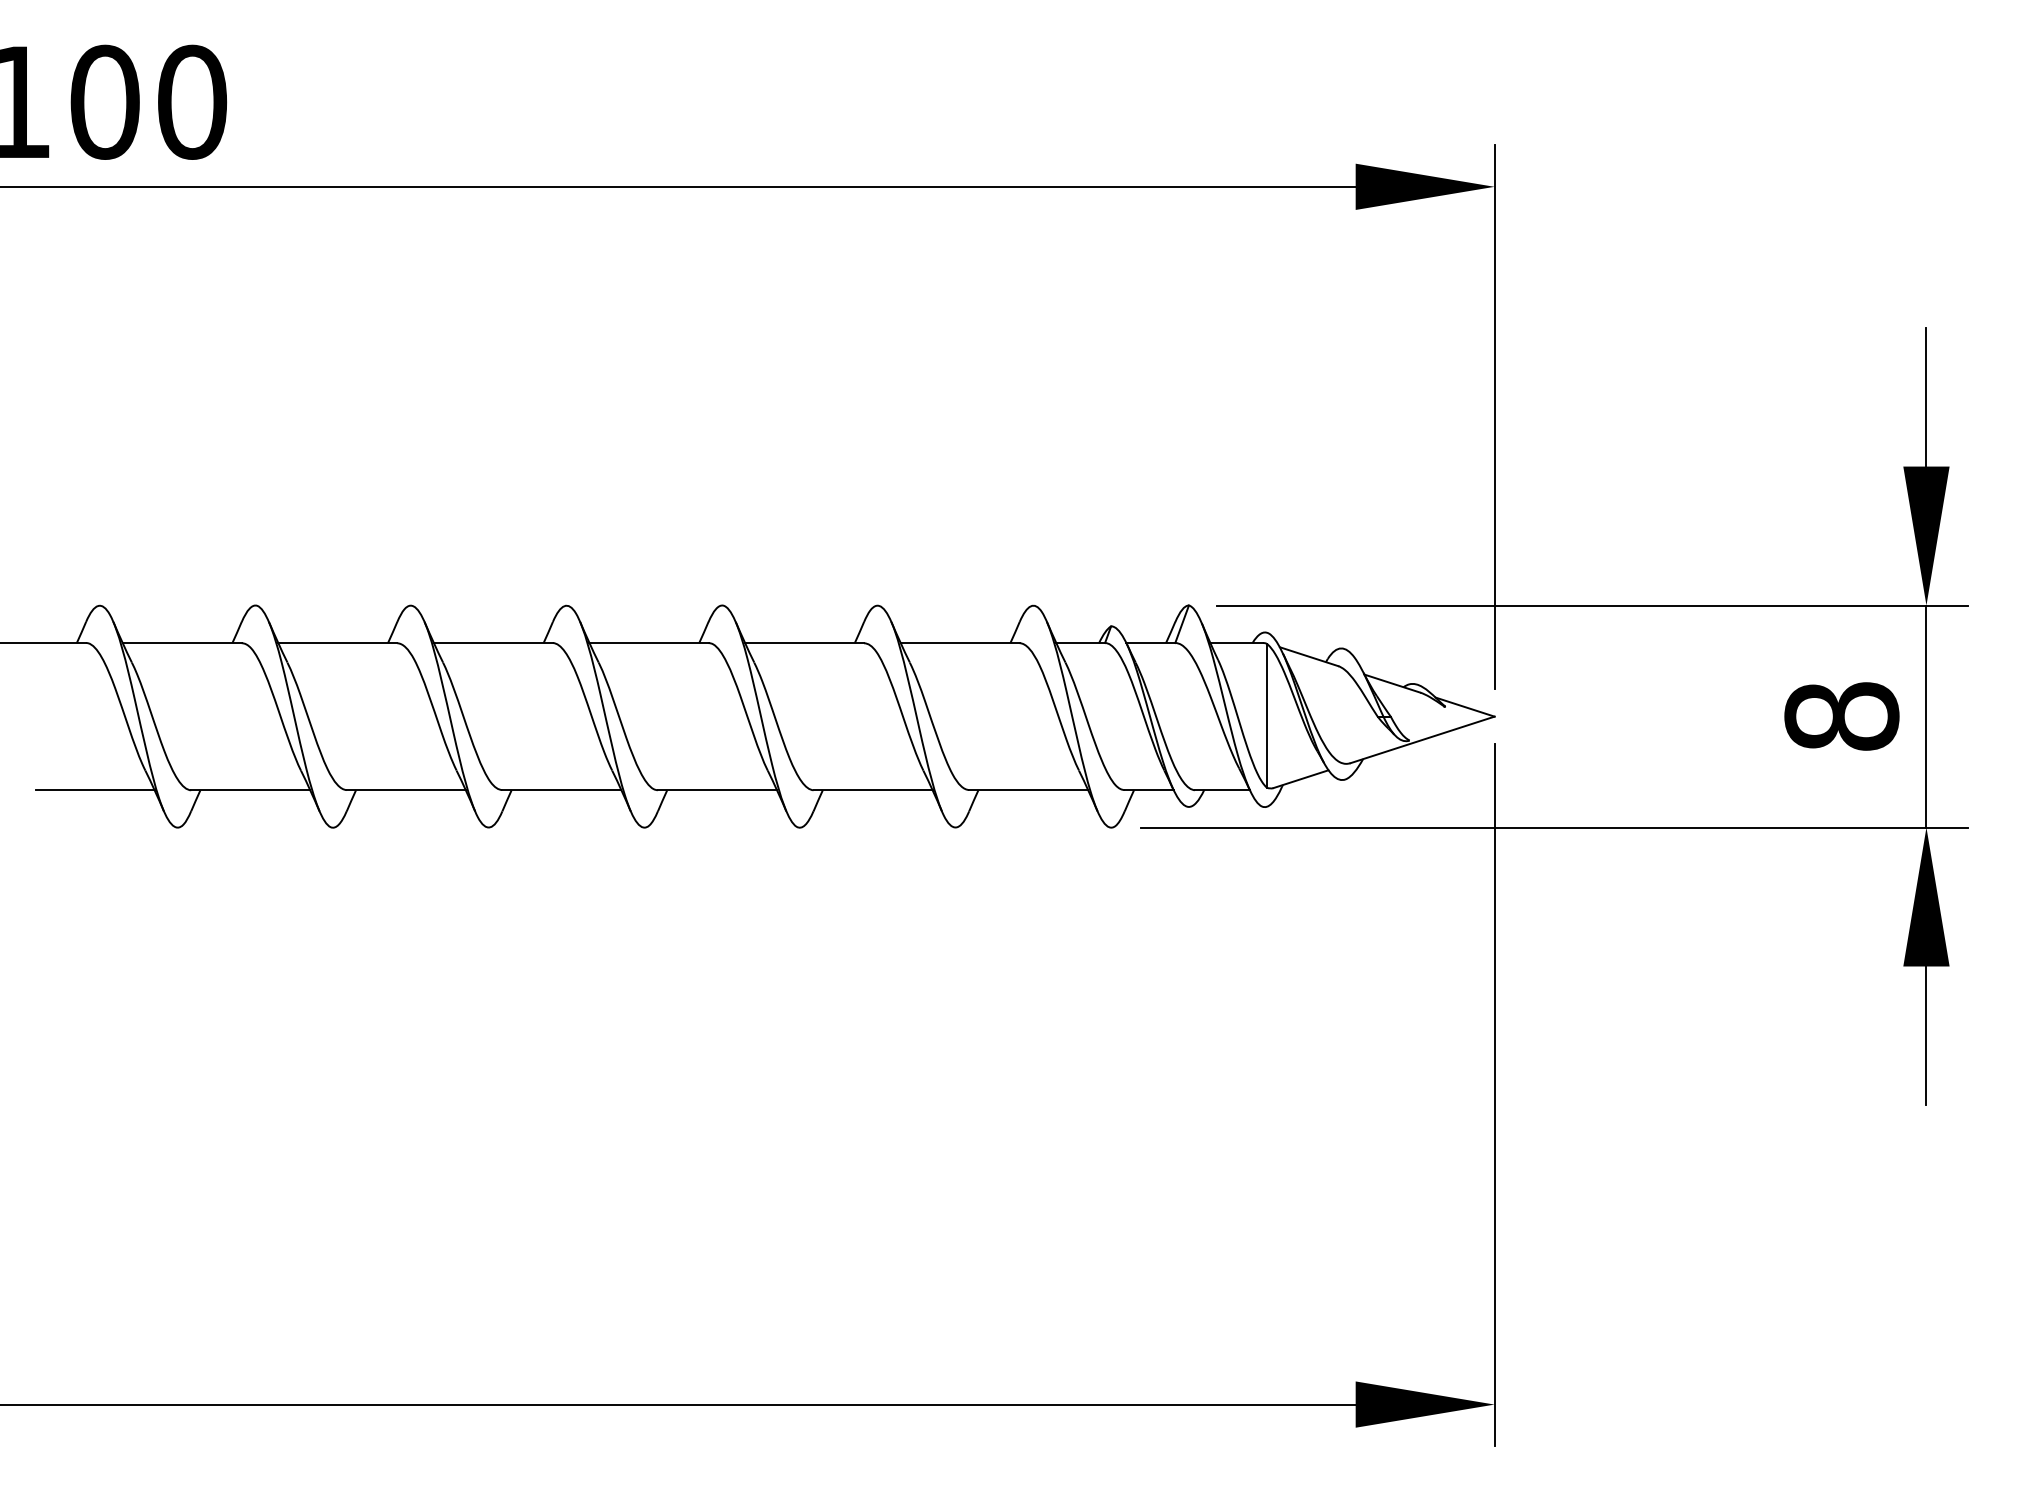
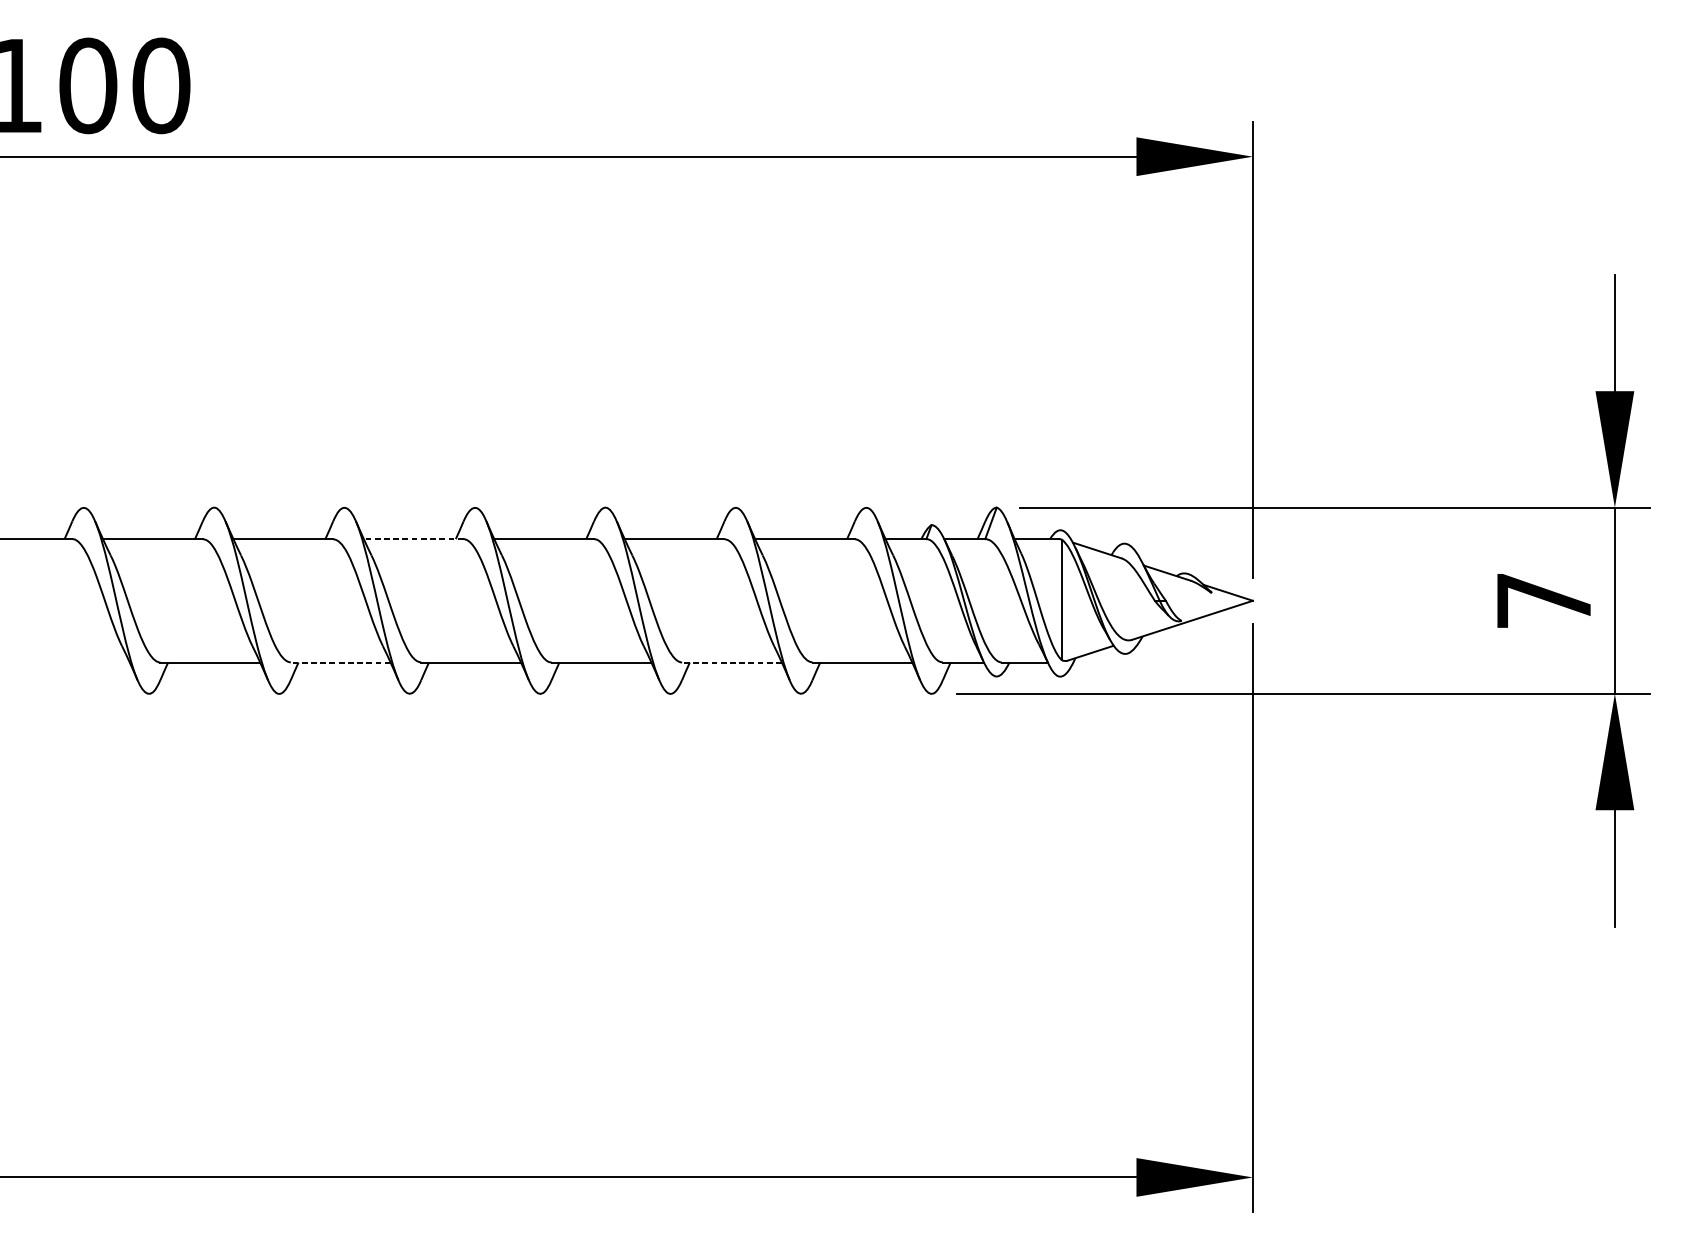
line: (493, 643) -> (413, 539), solid -> dashed
text: (1841, 716) -> (1543, 600), 8 -> 7
line: (94, 790) -> (79, 662), removed
line: (406, 790) -> (340, 662), solid -> dashed
line: (873, 790) -> (732, 662), solid -> dashed

